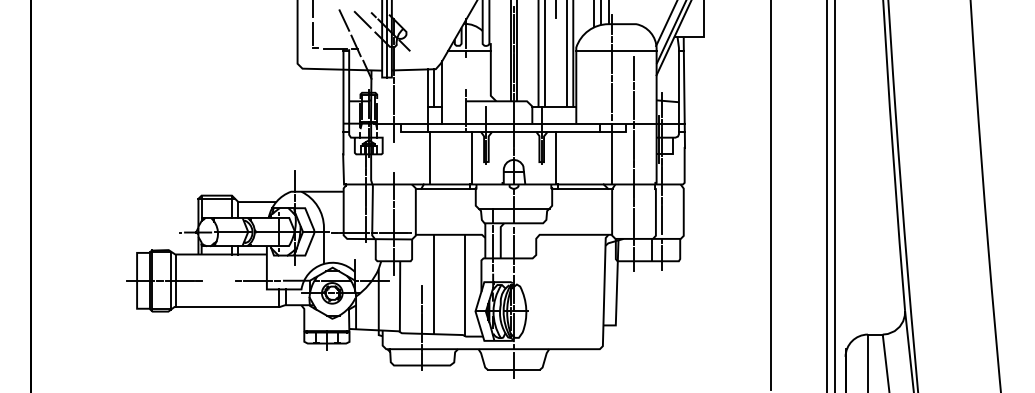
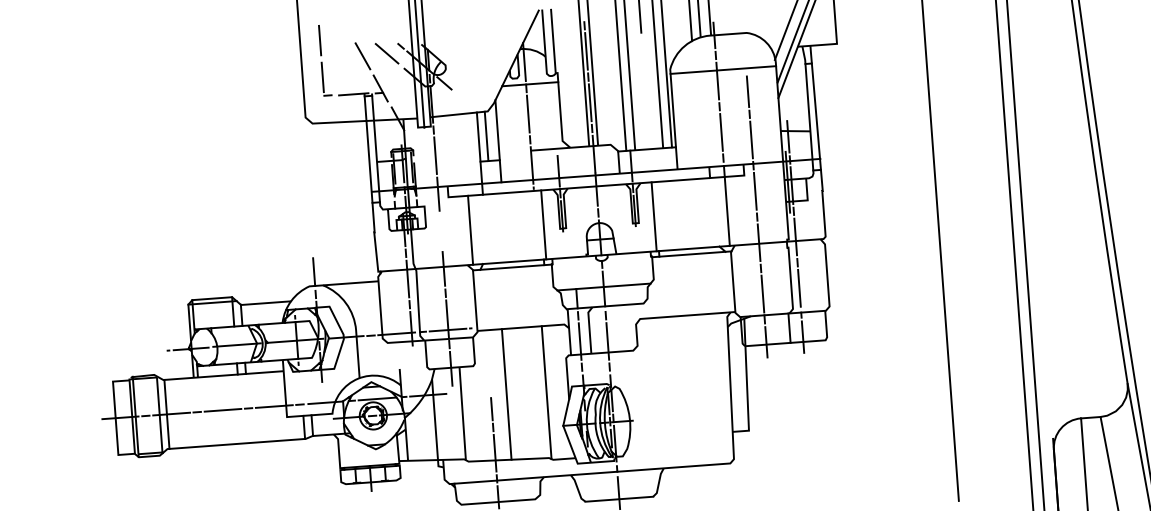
line: (466, 73) -> (528, 114), added
line: (430, 158) -> (470, 230), moved
line: (218, 280) -> (222, 410), added

